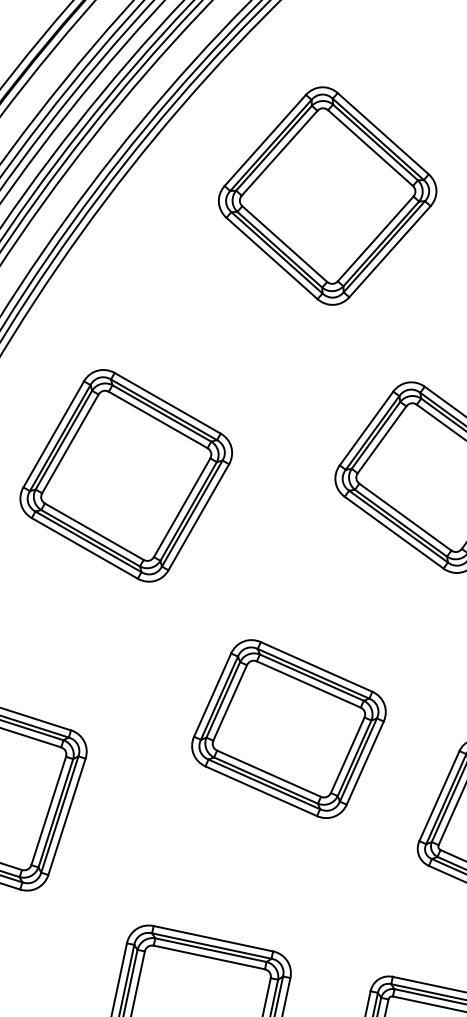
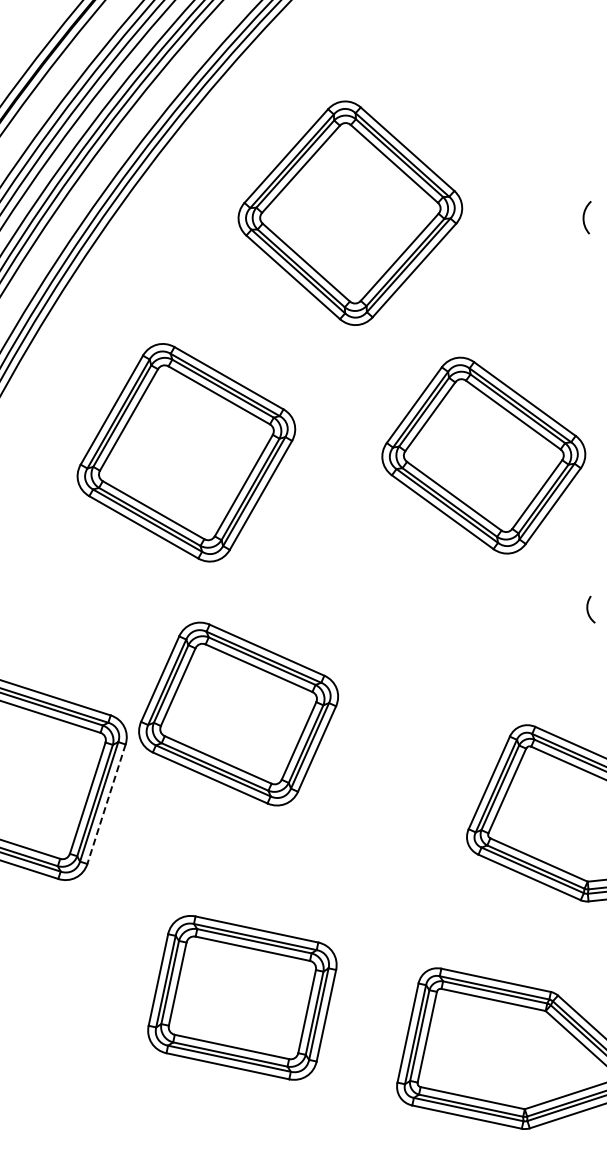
part: (327, 195) -> (350, 212), moved
part: (126, 475) -> (186, 452), moved
part: (288, 728) -> (238, 713), moved
line: (66, 817) -> (106, 804), solid -> dashed

